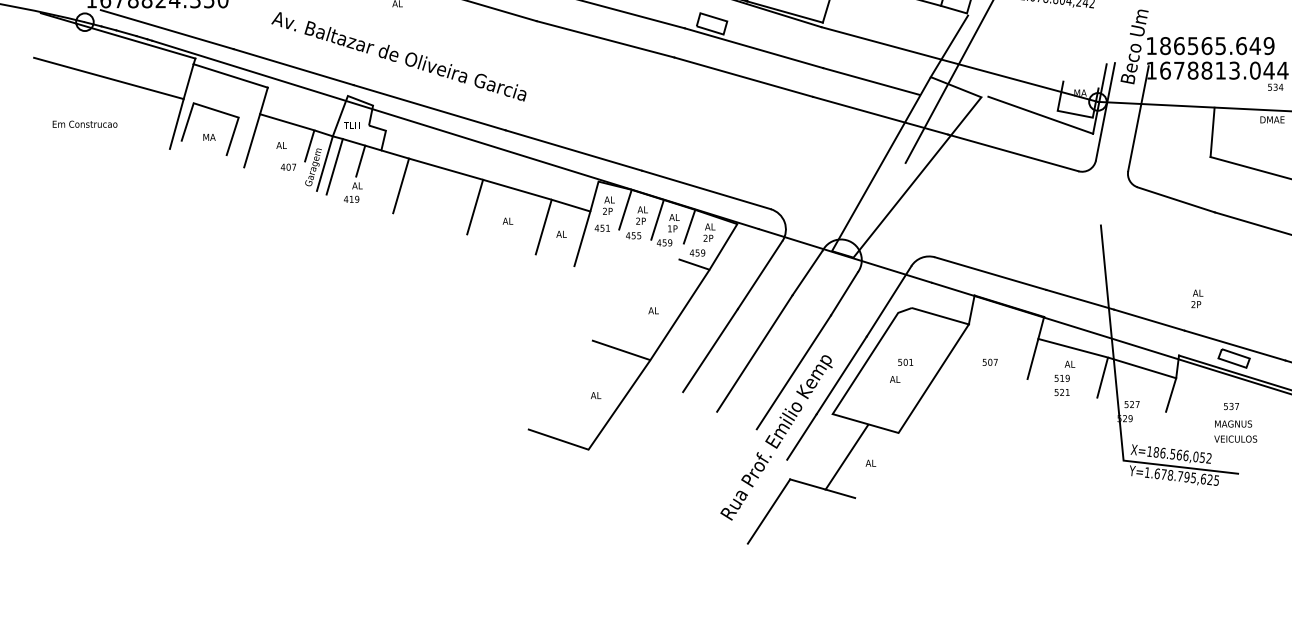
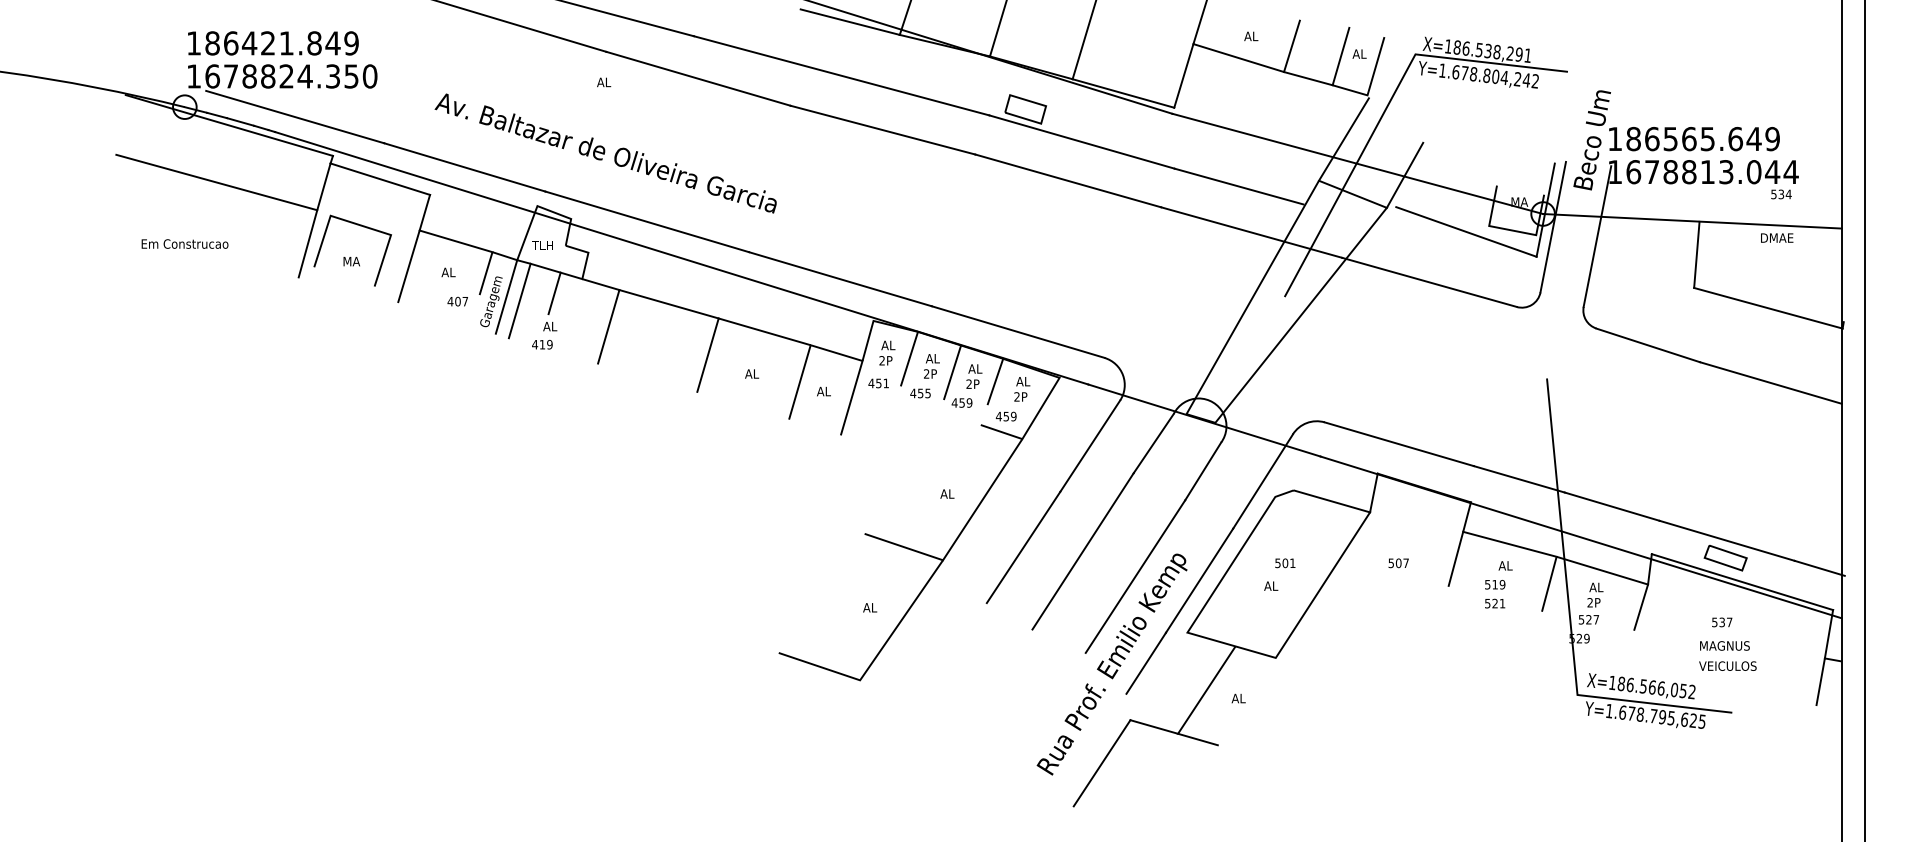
line: (994, 72) -> (1404, 174), added
text: (669, 228) -> (968, 383), 1P -> 2P
text: (1197, 298) -> (1595, 594), moved

